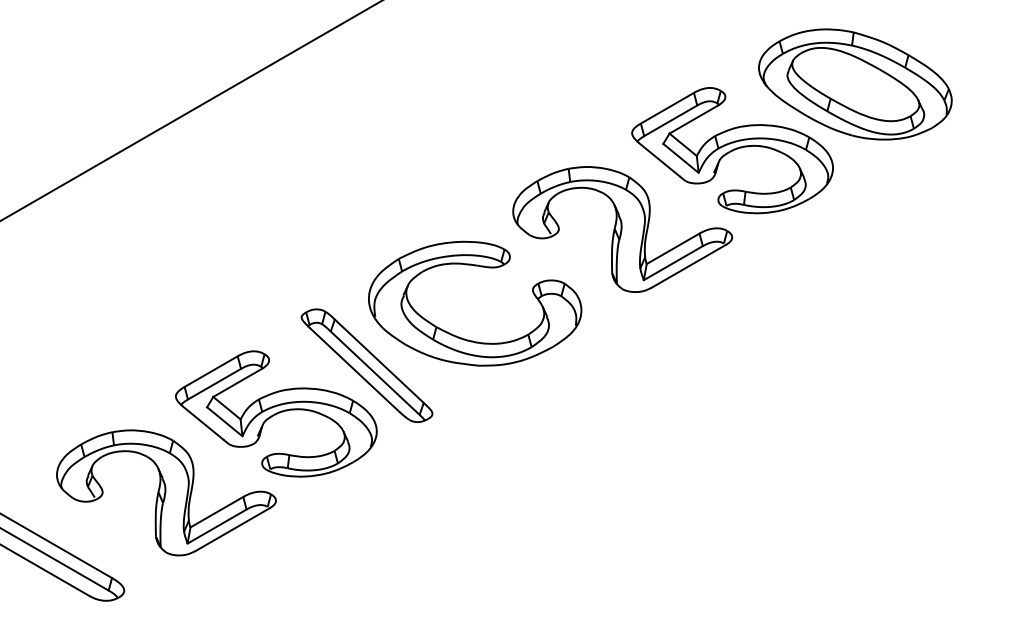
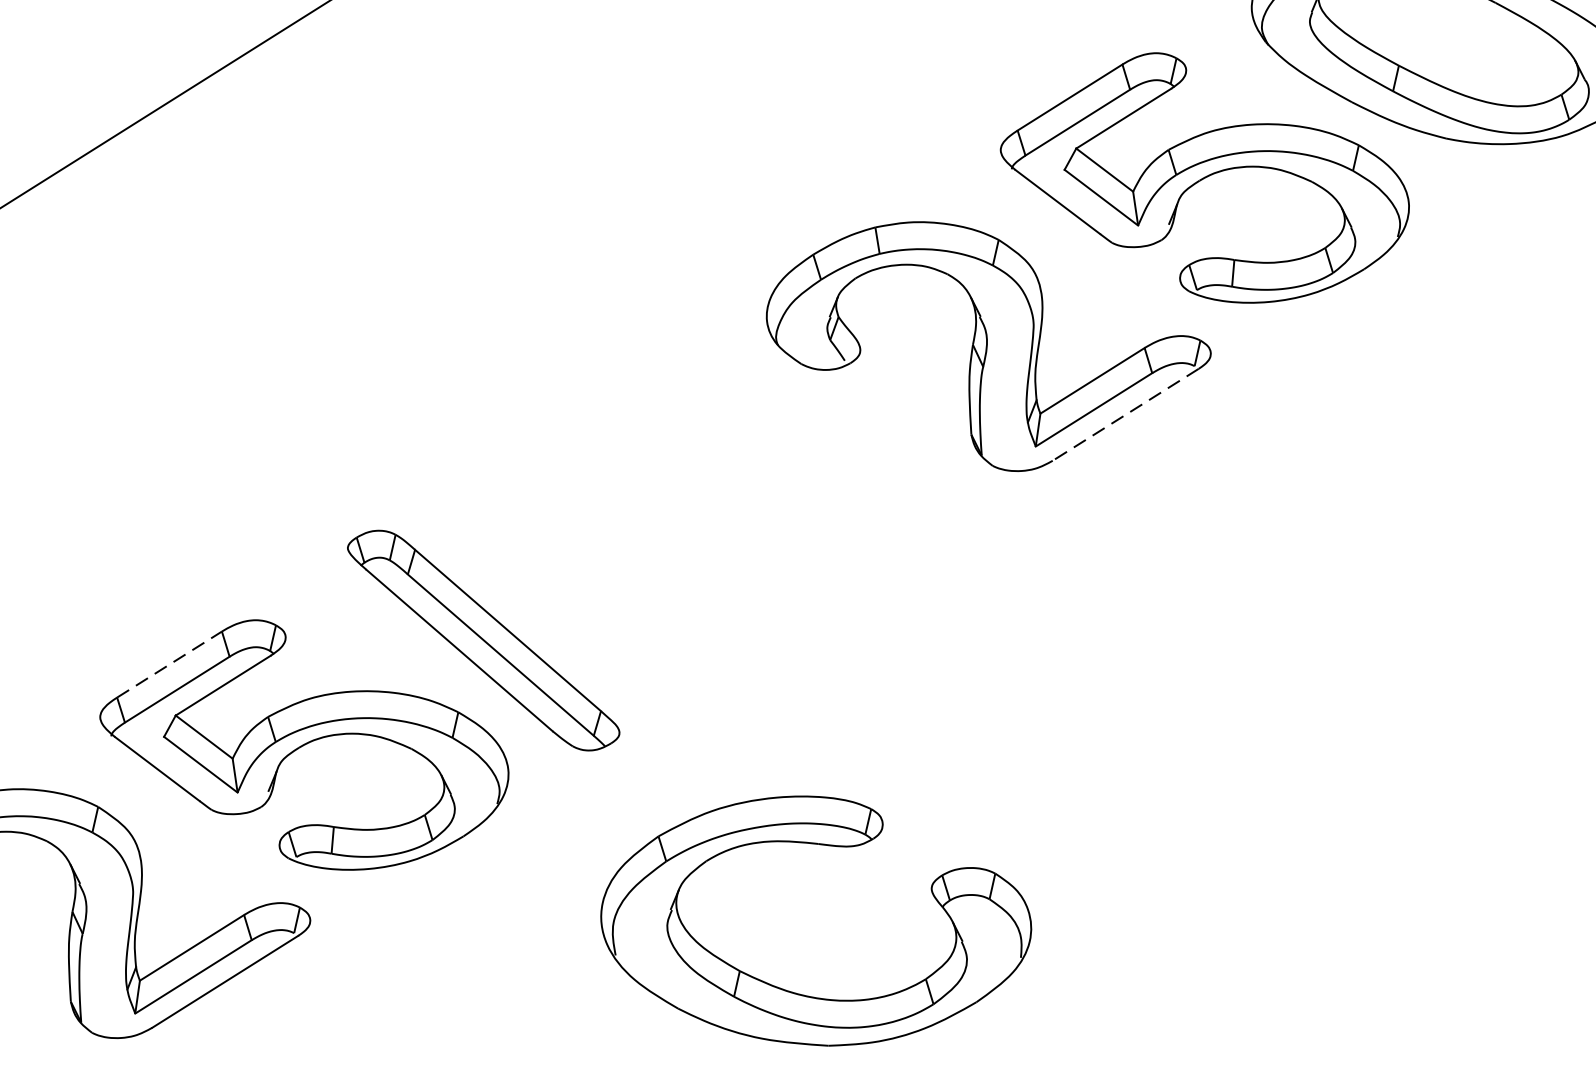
line: (688, 266) -> (1124, 415), solid -> dashed
part: (480, 267) -> (824, 847), moved
line: (211, 371) -> (170, 664), solid -> dashed

